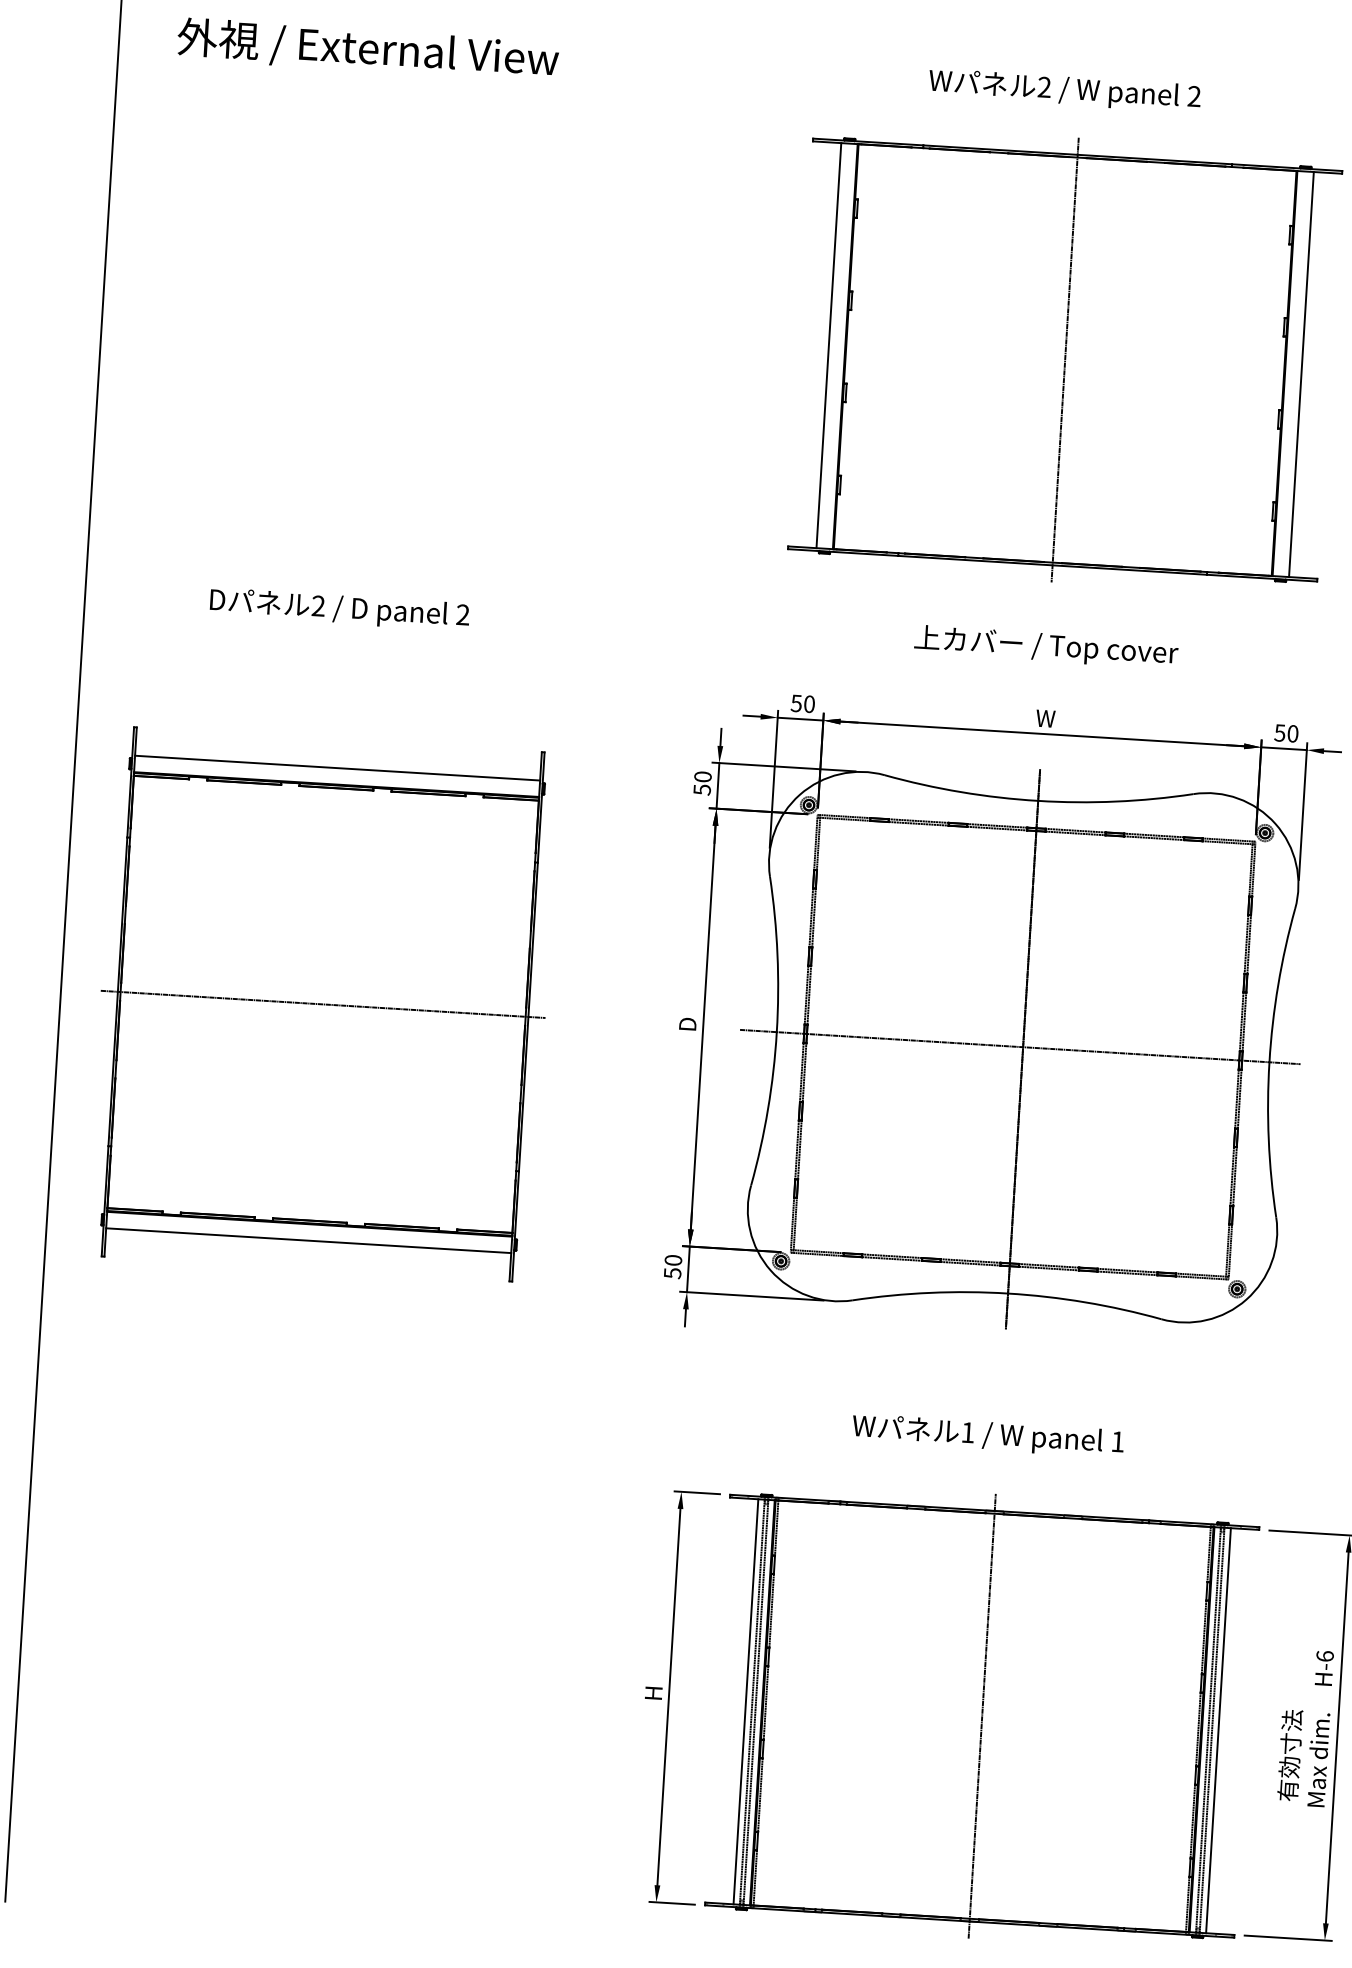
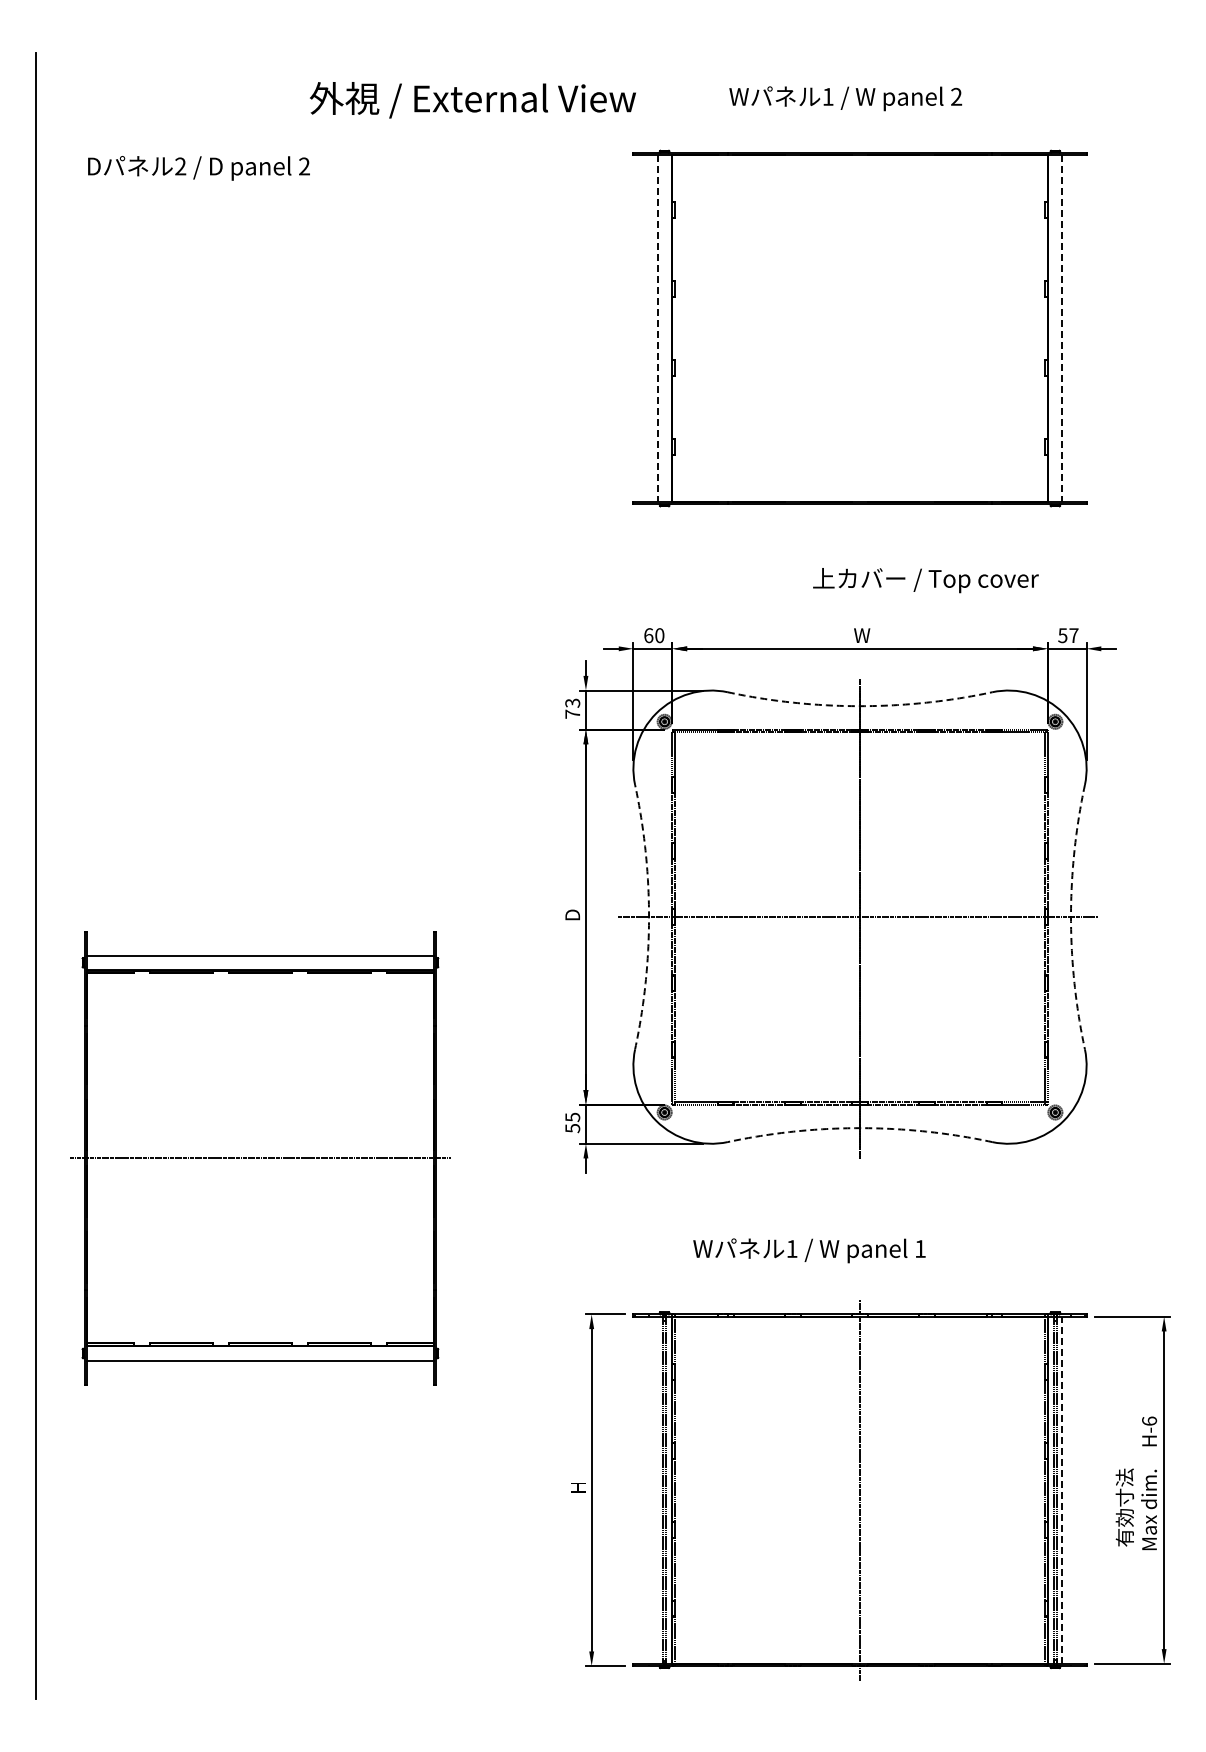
text: (367, 50) -> (472, 100), moved
text: (1043, 86) -> (827, 96), 2 -> 1
line: (828, 346) -> (657, 329), solid -> dashed
line: (1065, 360) -> (860, 328), removed
line: (1301, 375) -> (1062, 329), solid -> dashed
text: (339, 609) -> (198, 168), moved
text: (1045, 647) -> (925, 580), moved
text: (796, 703) -> (648, 635), 50 -> 60
text: (1292, 733) -> (1073, 635), 50 -> 57
text: (702, 783) -> (572, 708), 50 -> 73
arc: (1038, 801) -> (860, 706), solid -> dashed
part: (323, 1004) -> (260, 1158), moved
arc: (777, 1032) -> (649, 917), solid -> dashed
arc: (1269, 1062) -> (1071, 917), solid -> dashed
text: (673, 1260) -> (572, 1117), 50 -> 55
arc: (1008, 1293) -> (860, 1128), solid -> dashed
text: (988, 1435) -> (809, 1250), moved
line: (745, 1700) -> (657, 1489), removed
line: (1218, 1729) -> (1062, 1489), solid -> dashed

